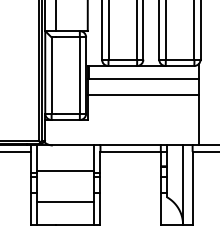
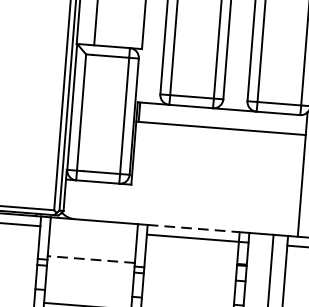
line: (142, 94) -> (217, 152), removed
line: (131, 145) -> (194, 228), solid -> dashed
line: (65, 170) -> (91, 258), solid -> dashed

